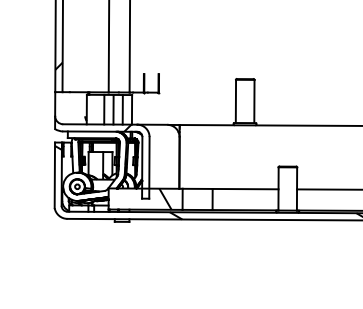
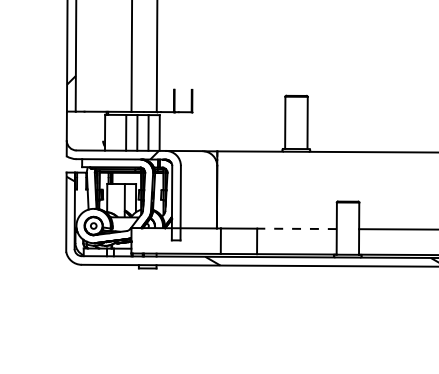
line: (245, 188) -> (296, 228), solid -> dashed
hatch: (164, 198) -> (199, 240), removed

